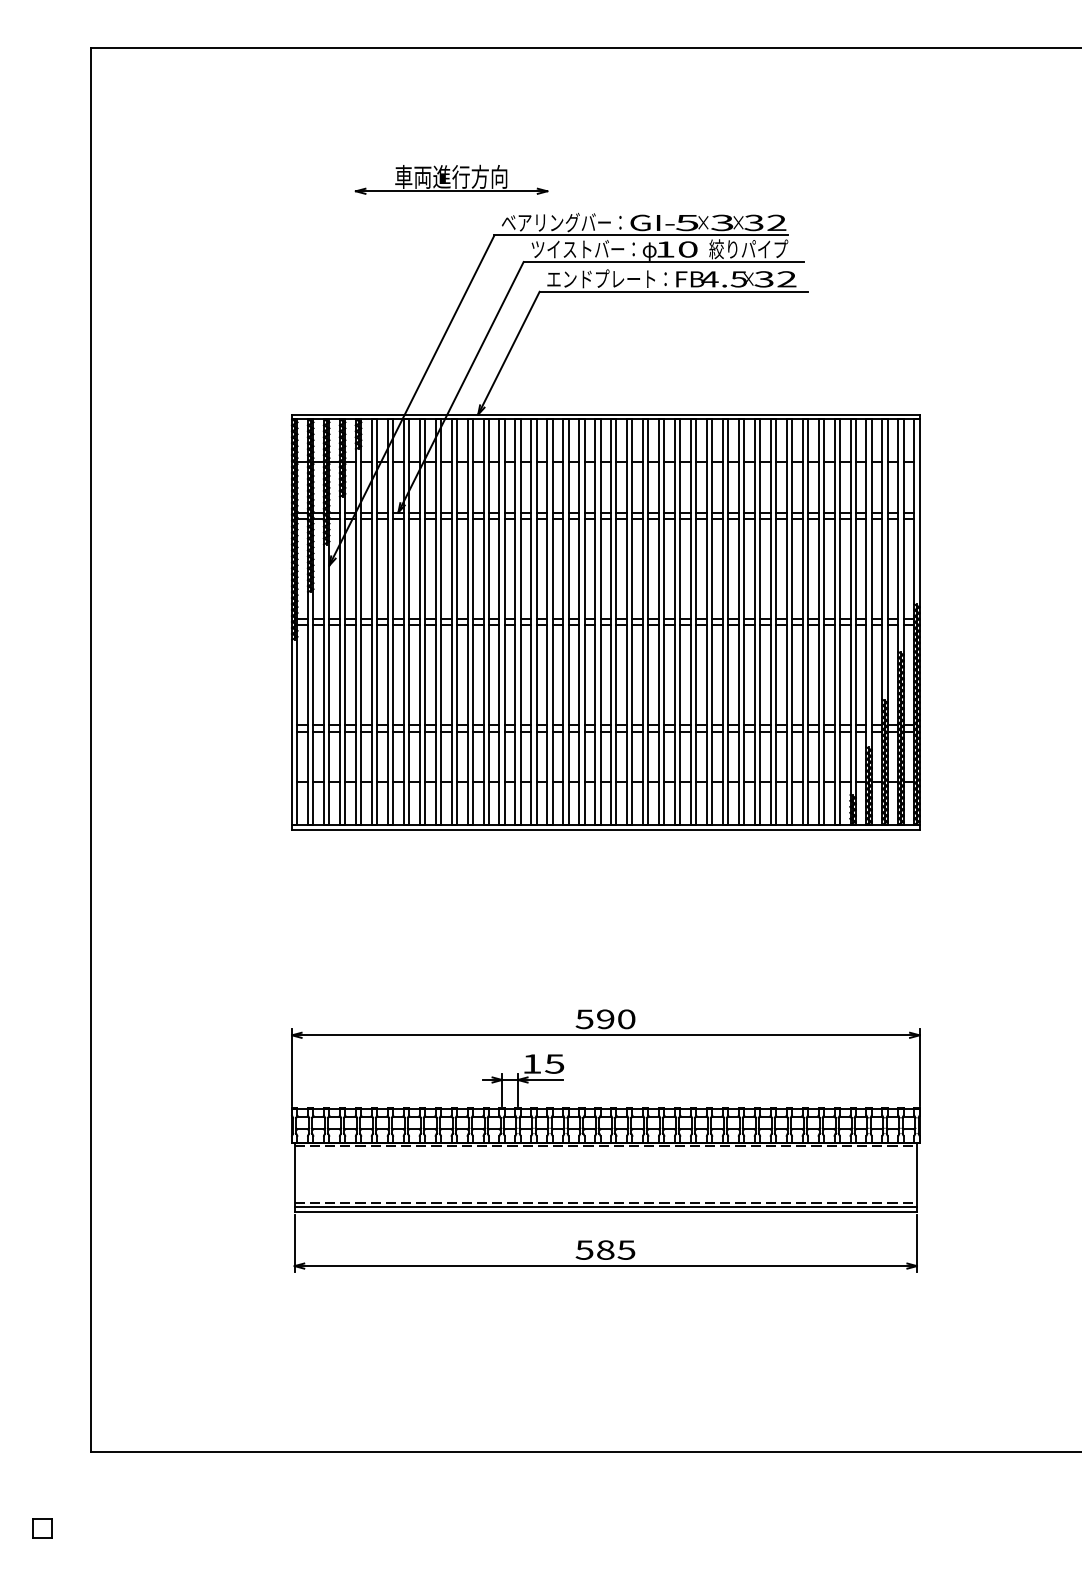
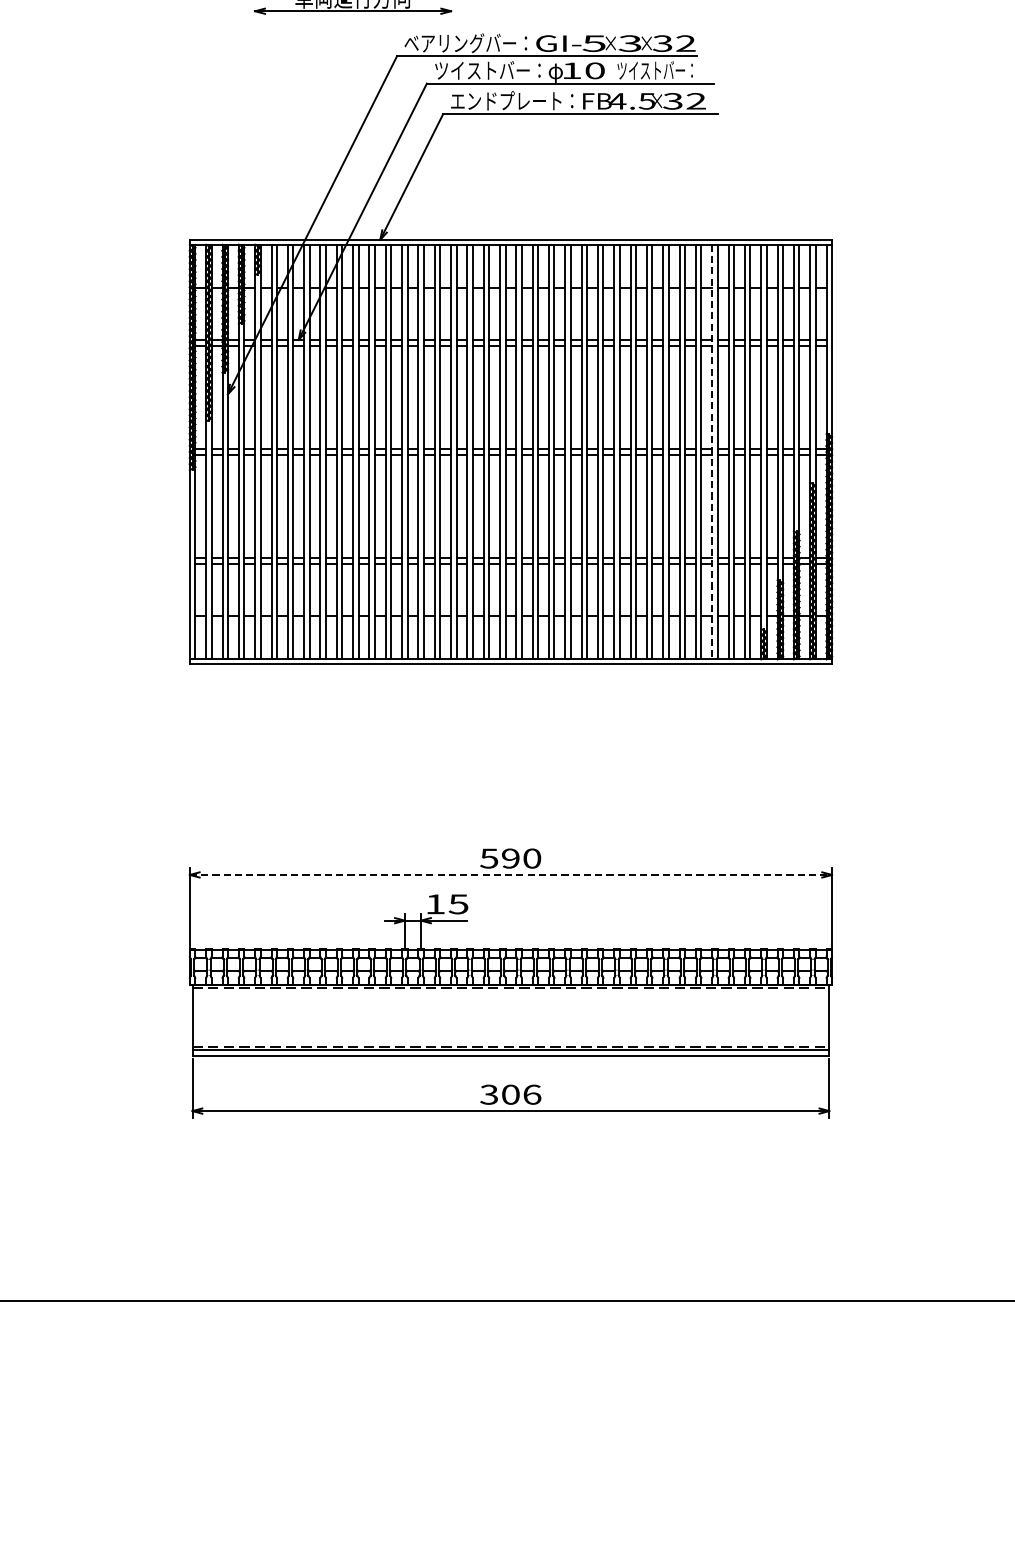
text: (748, 249) -> (656, 70), 絞りパイプ -> ツイストバー：
line: (802, 622) -> (712, 452), solid -> dashed
line: (605, 1035) -> (510, 875), solid -> dashed
text: (605, 1249) -> (510, 1094), 585 -> 306

